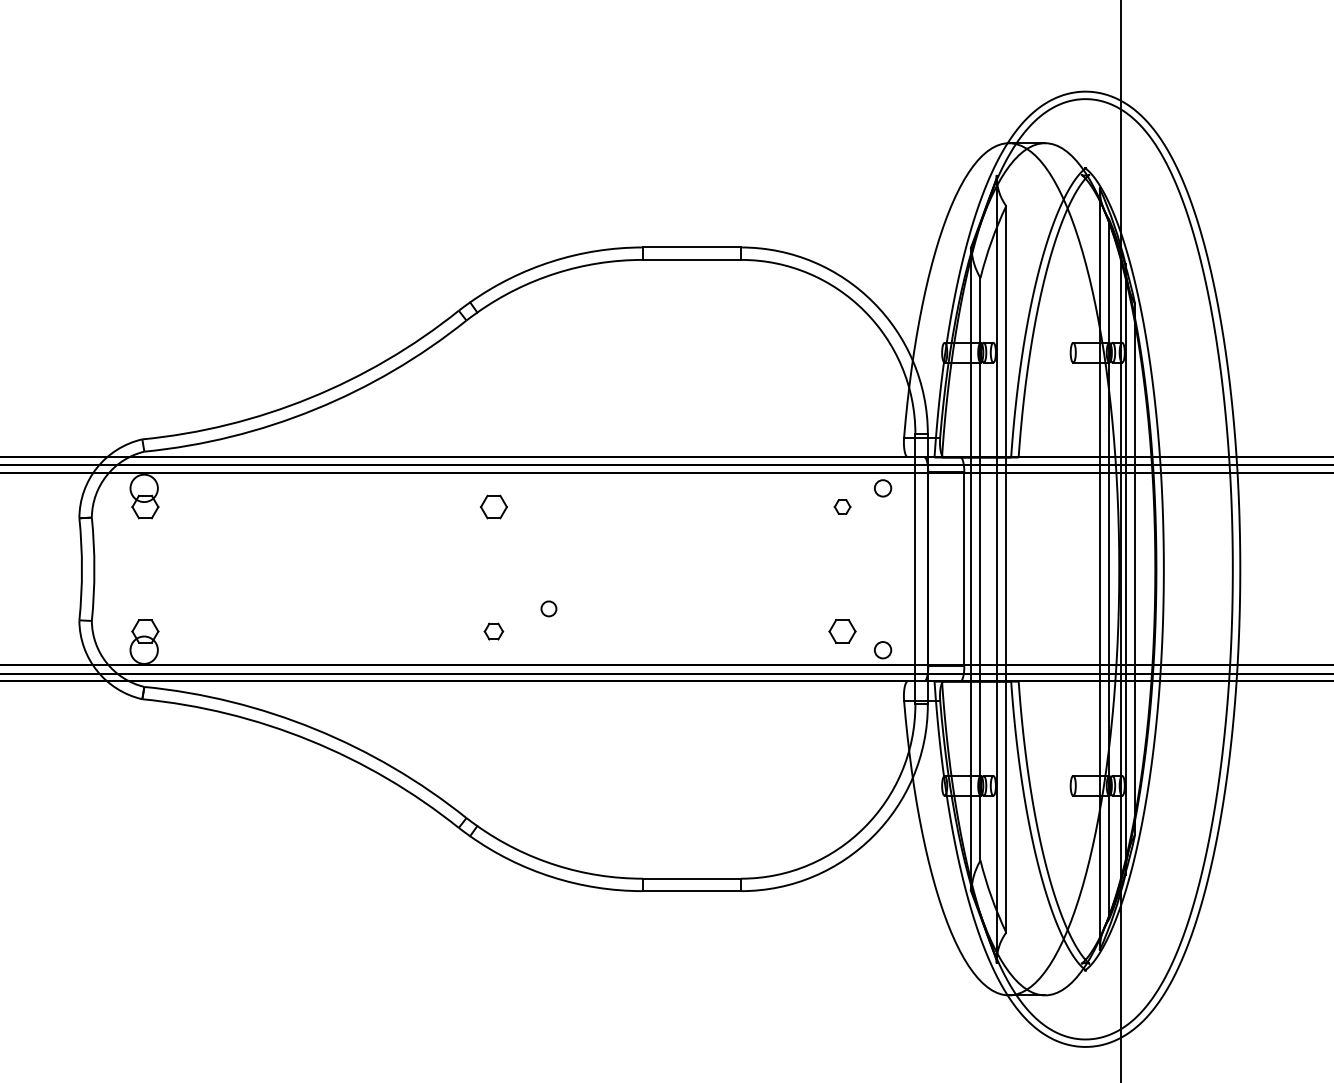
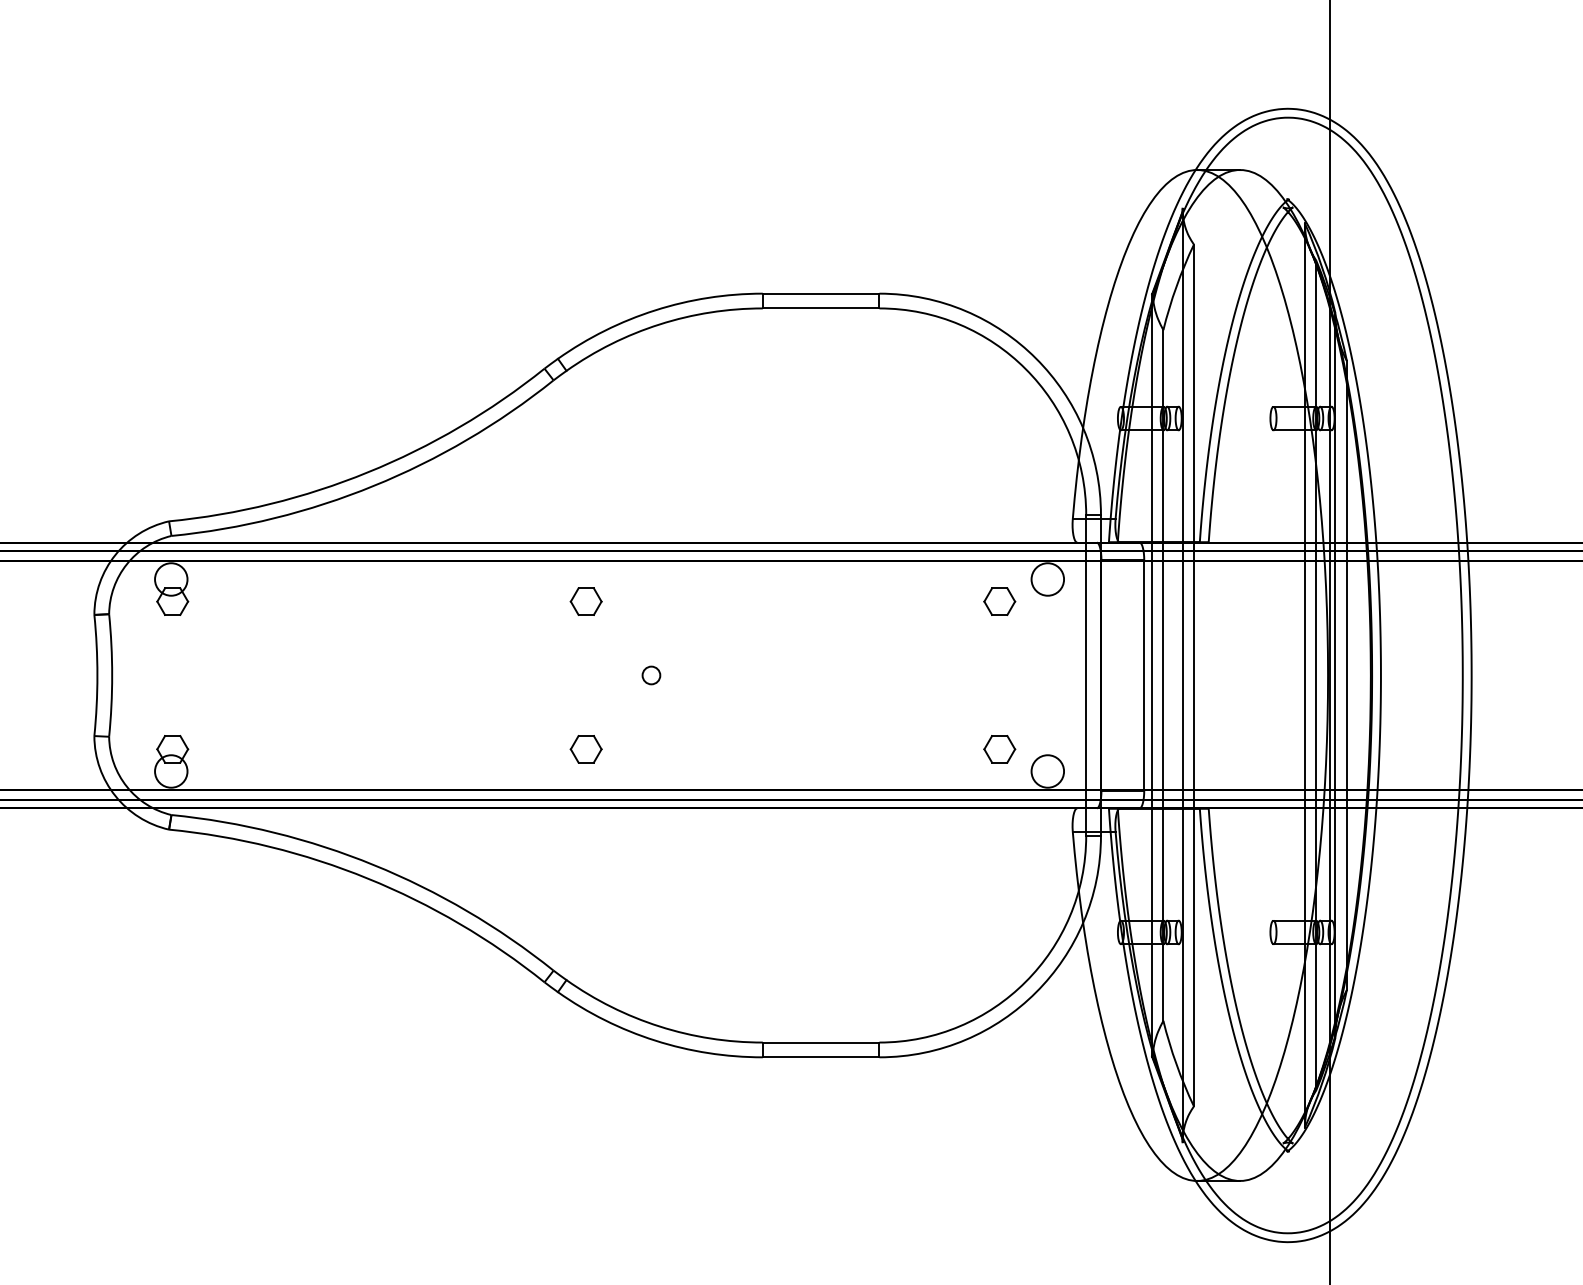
circle: (882, 488) -> (1047, 579), size x1.67
part: (842, 506) -> (999, 601), size x1.67
circle: (548, 608) -> (651, 675), moved
part: (493, 631) -> (585, 749), size x1.43
circle: (882, 650) -> (1047, 771), size x1.67

